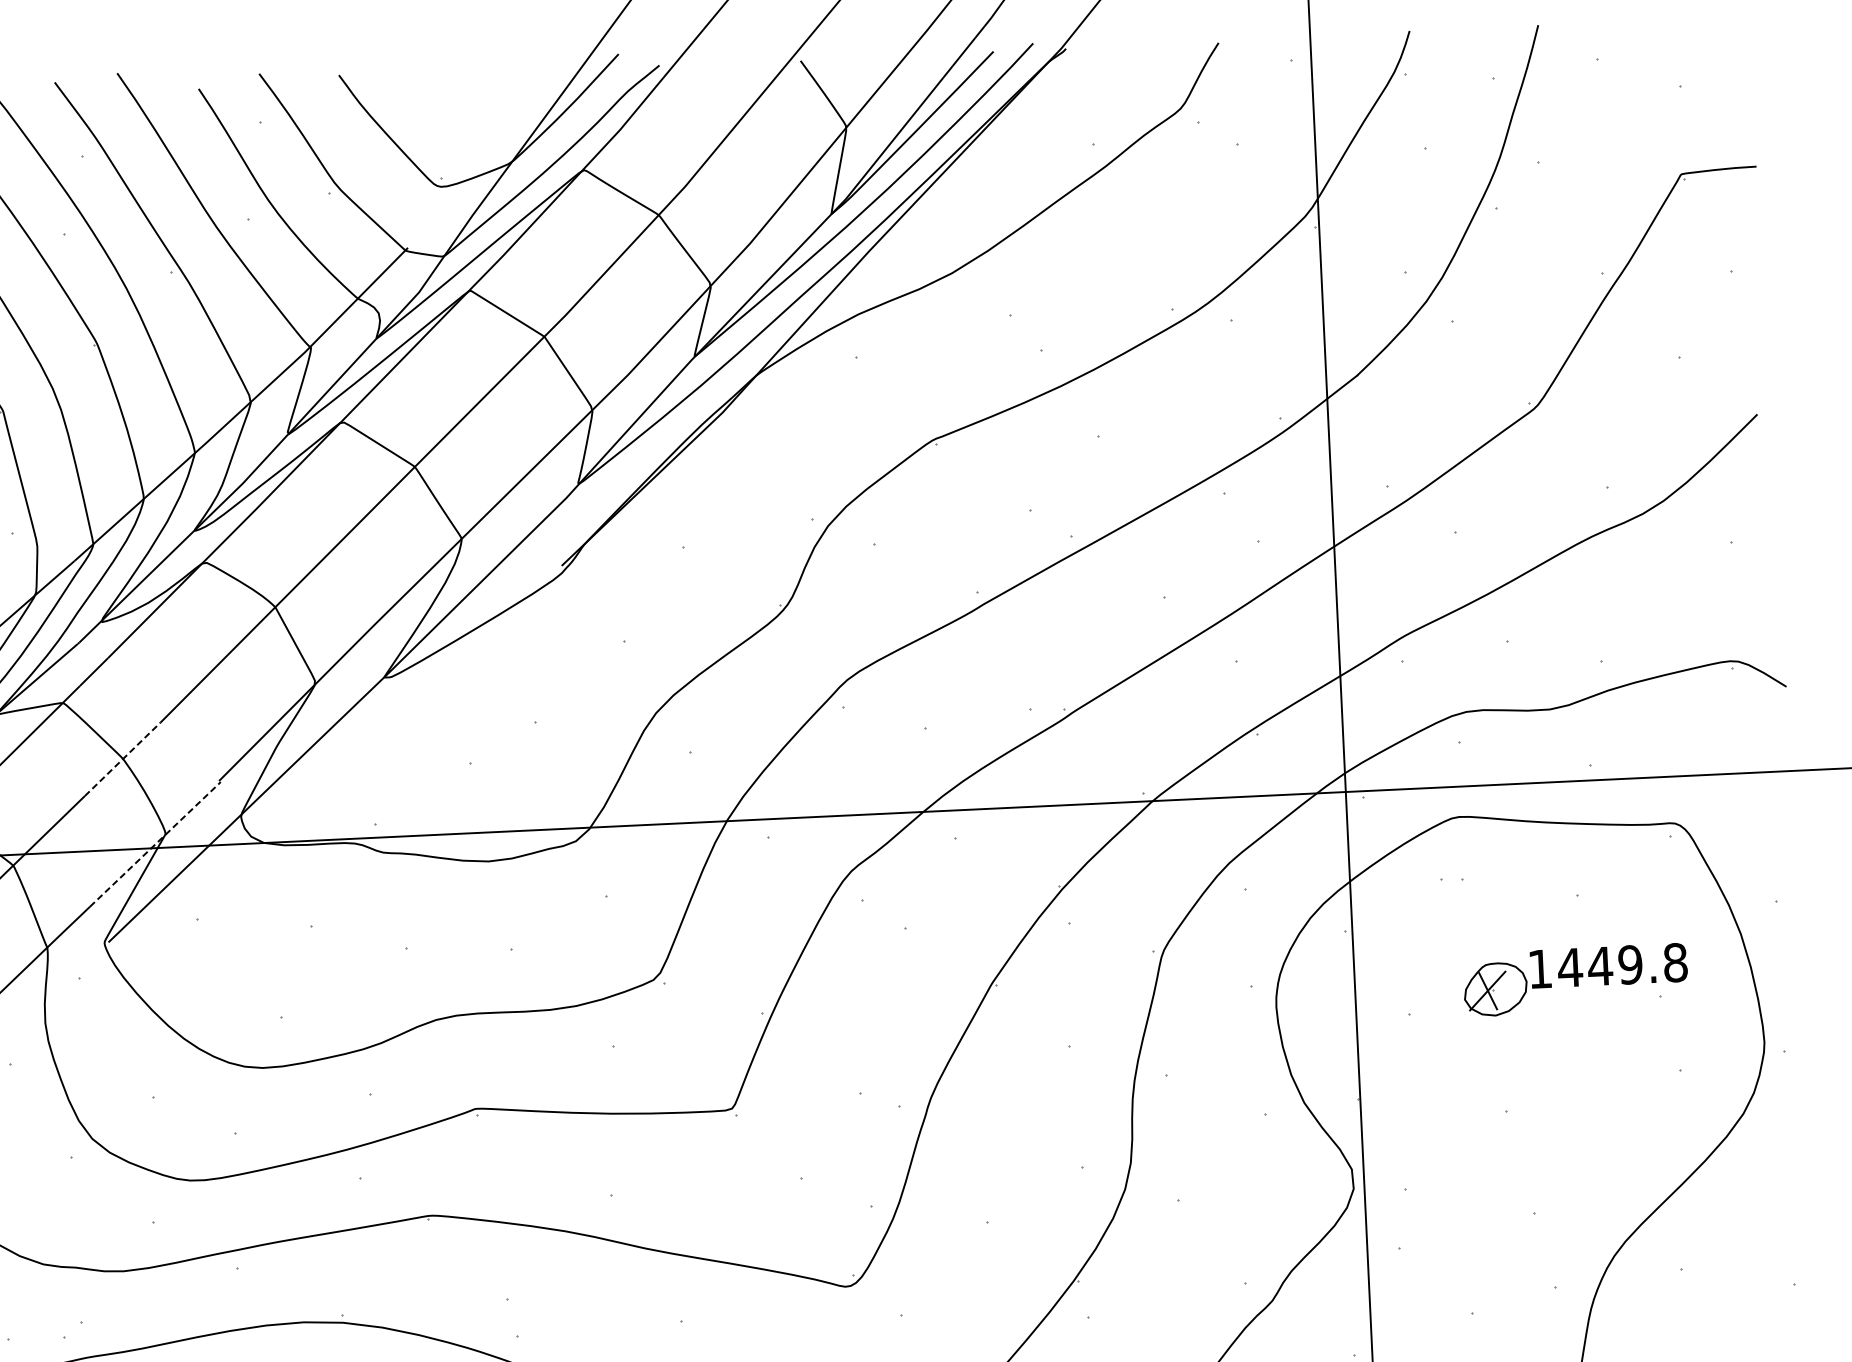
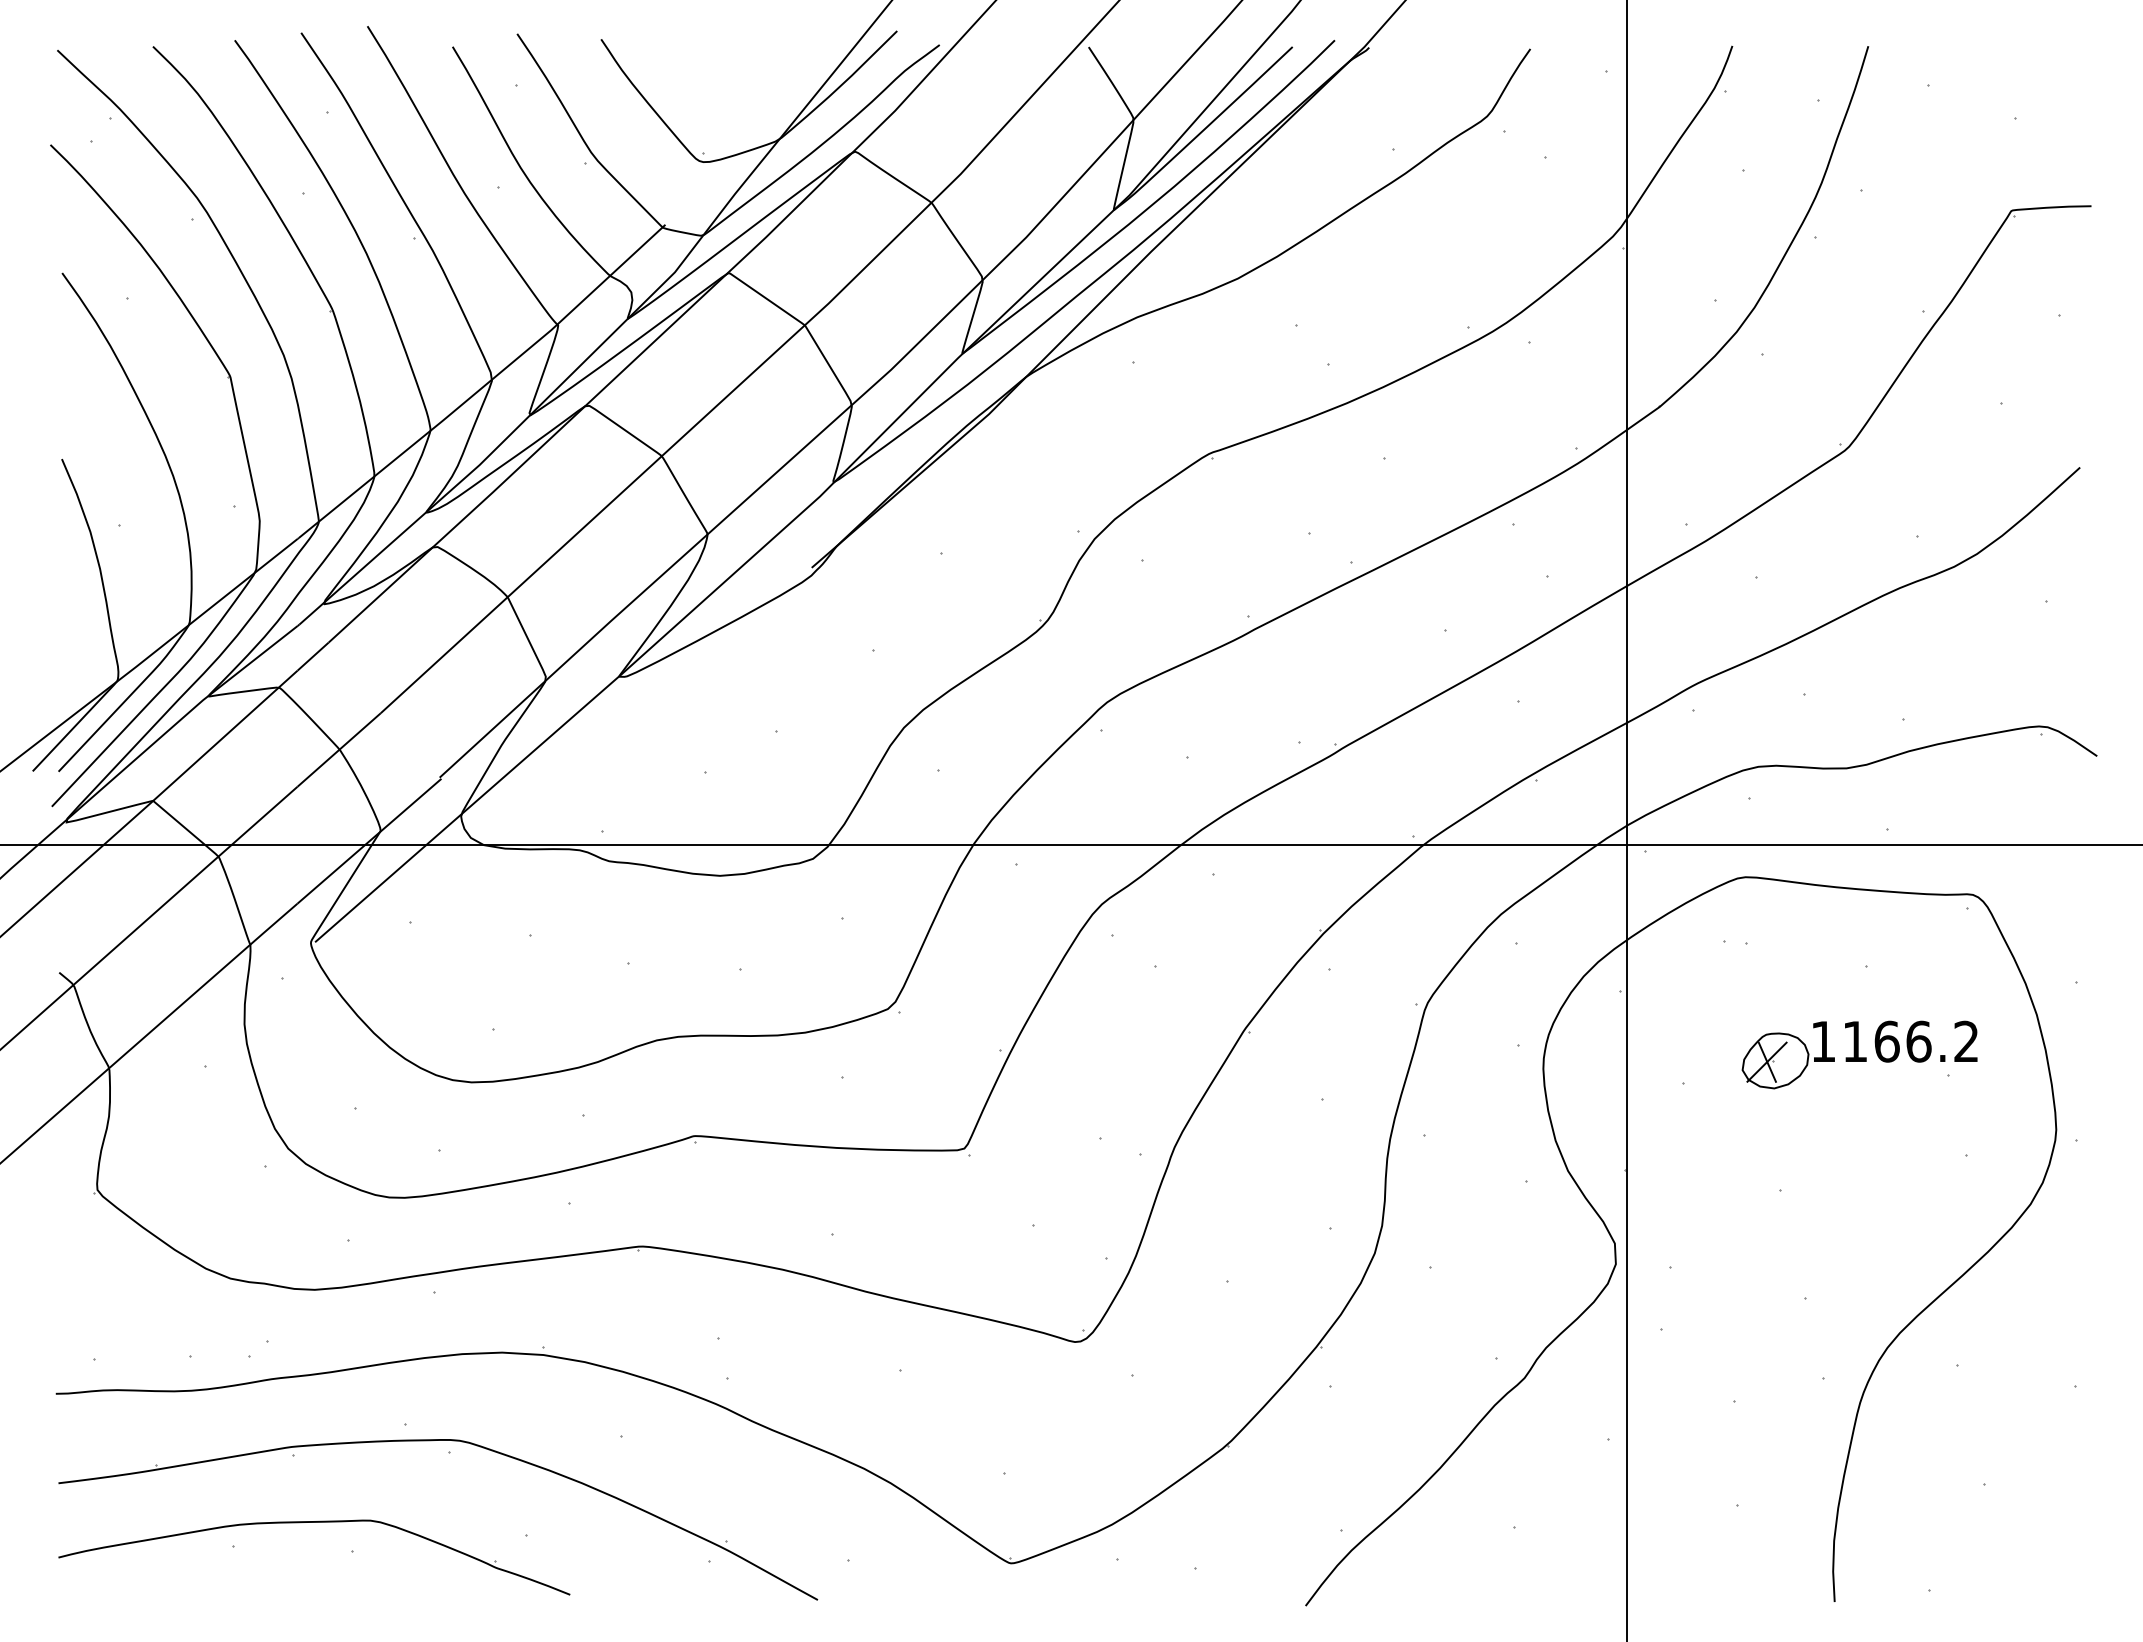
line: (123, 759) -> (339, 750), dashed -> solid
line: (155, 843) -> (369, 840), dashed -> solid
text: (1622, 965) -> (1910, 1041), 1449.8 -> 1166.2

